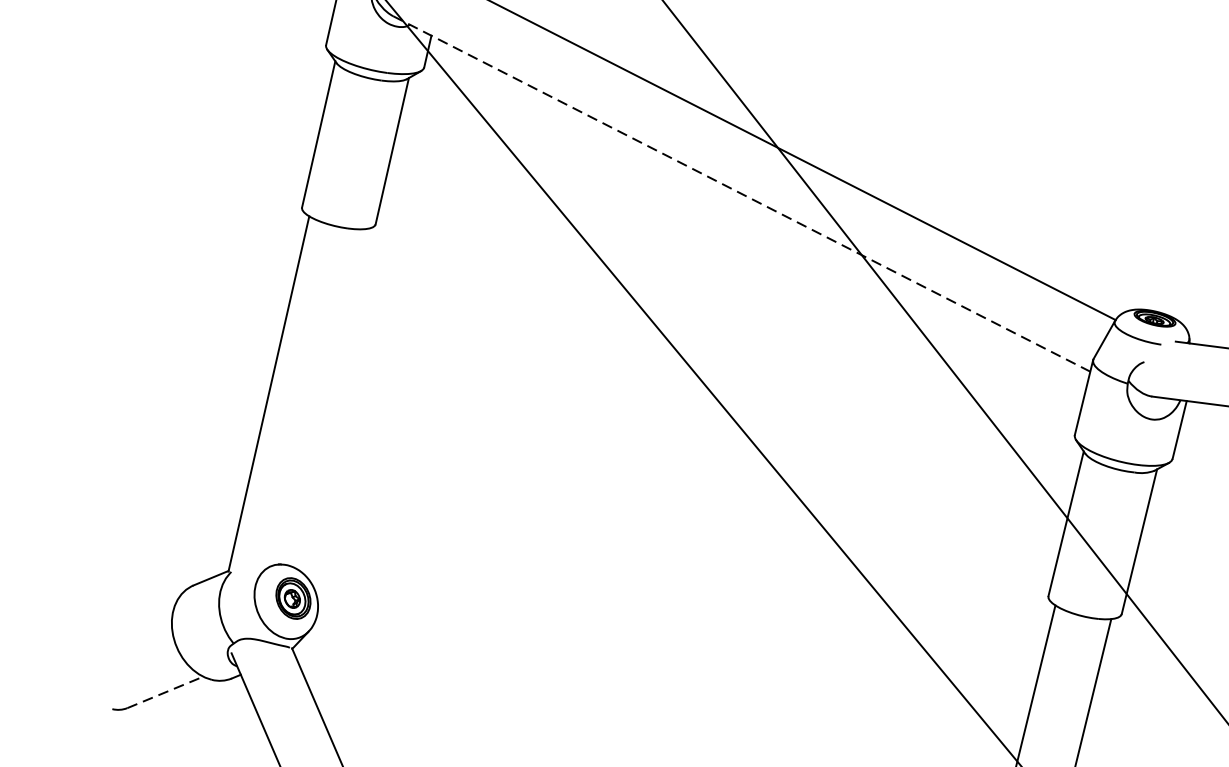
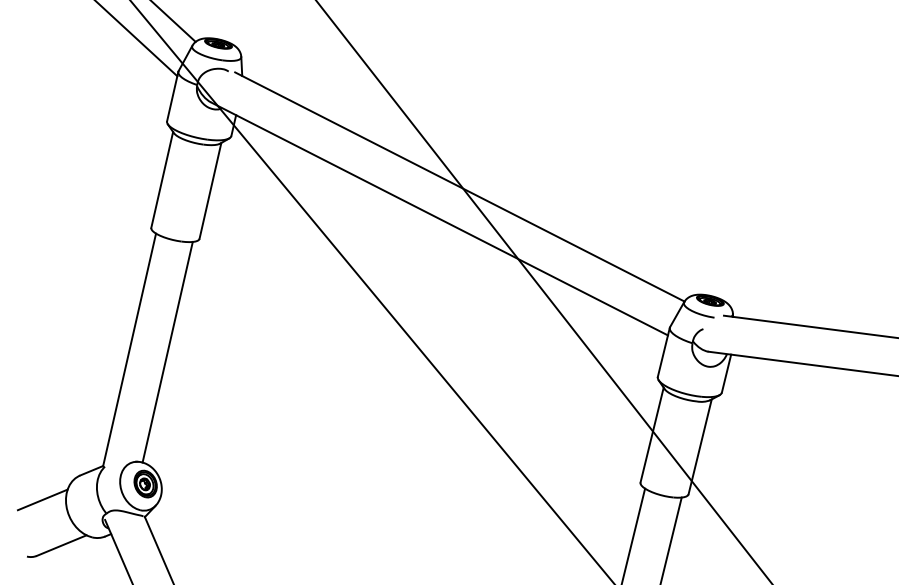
line: (741, 194) -> (439, 219), dashed -> solid
line: (326, 396) -> (167, 351), added
line: (136, 622) -> (42, 499), added
line: (165, 692) -> (61, 545), dashed -> solid

